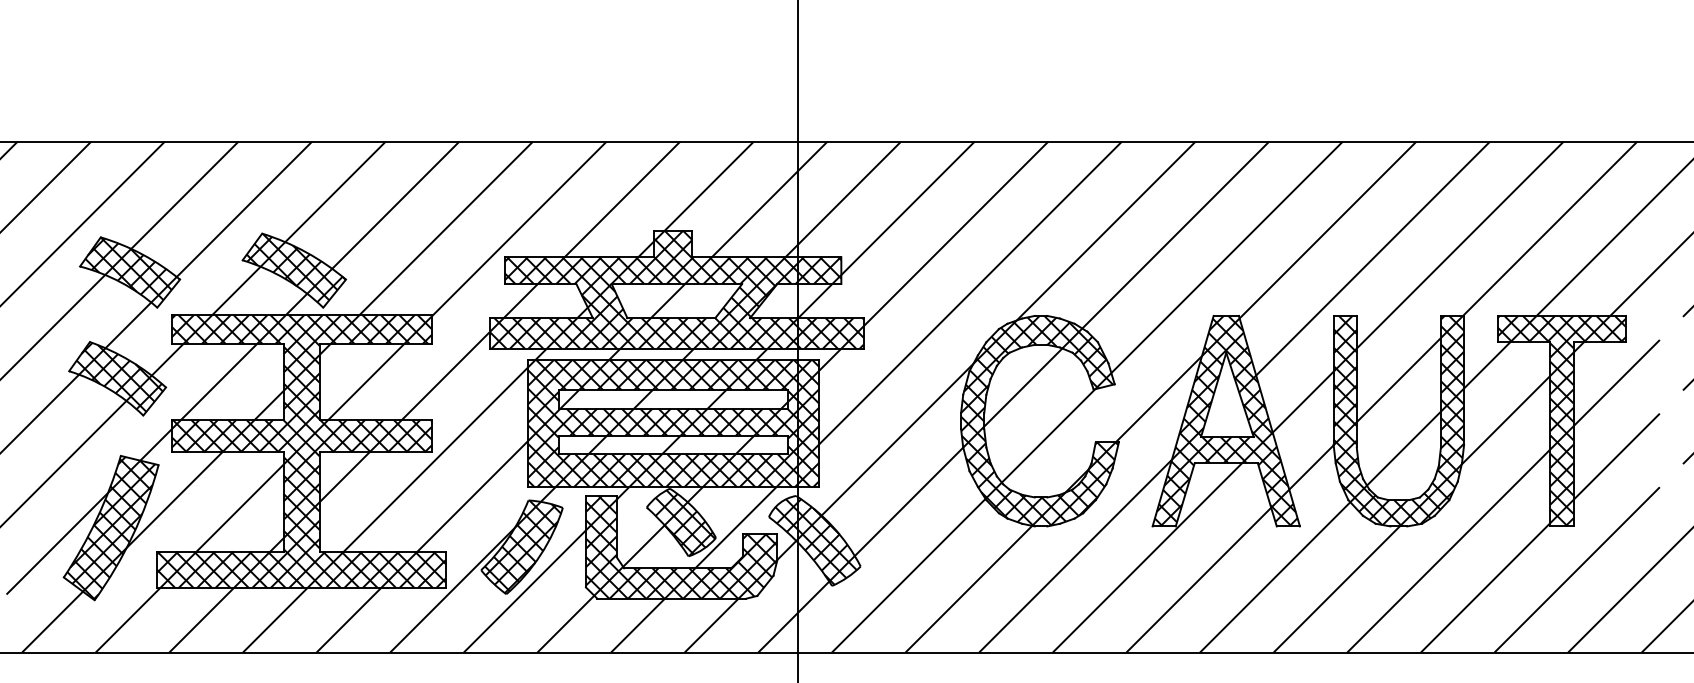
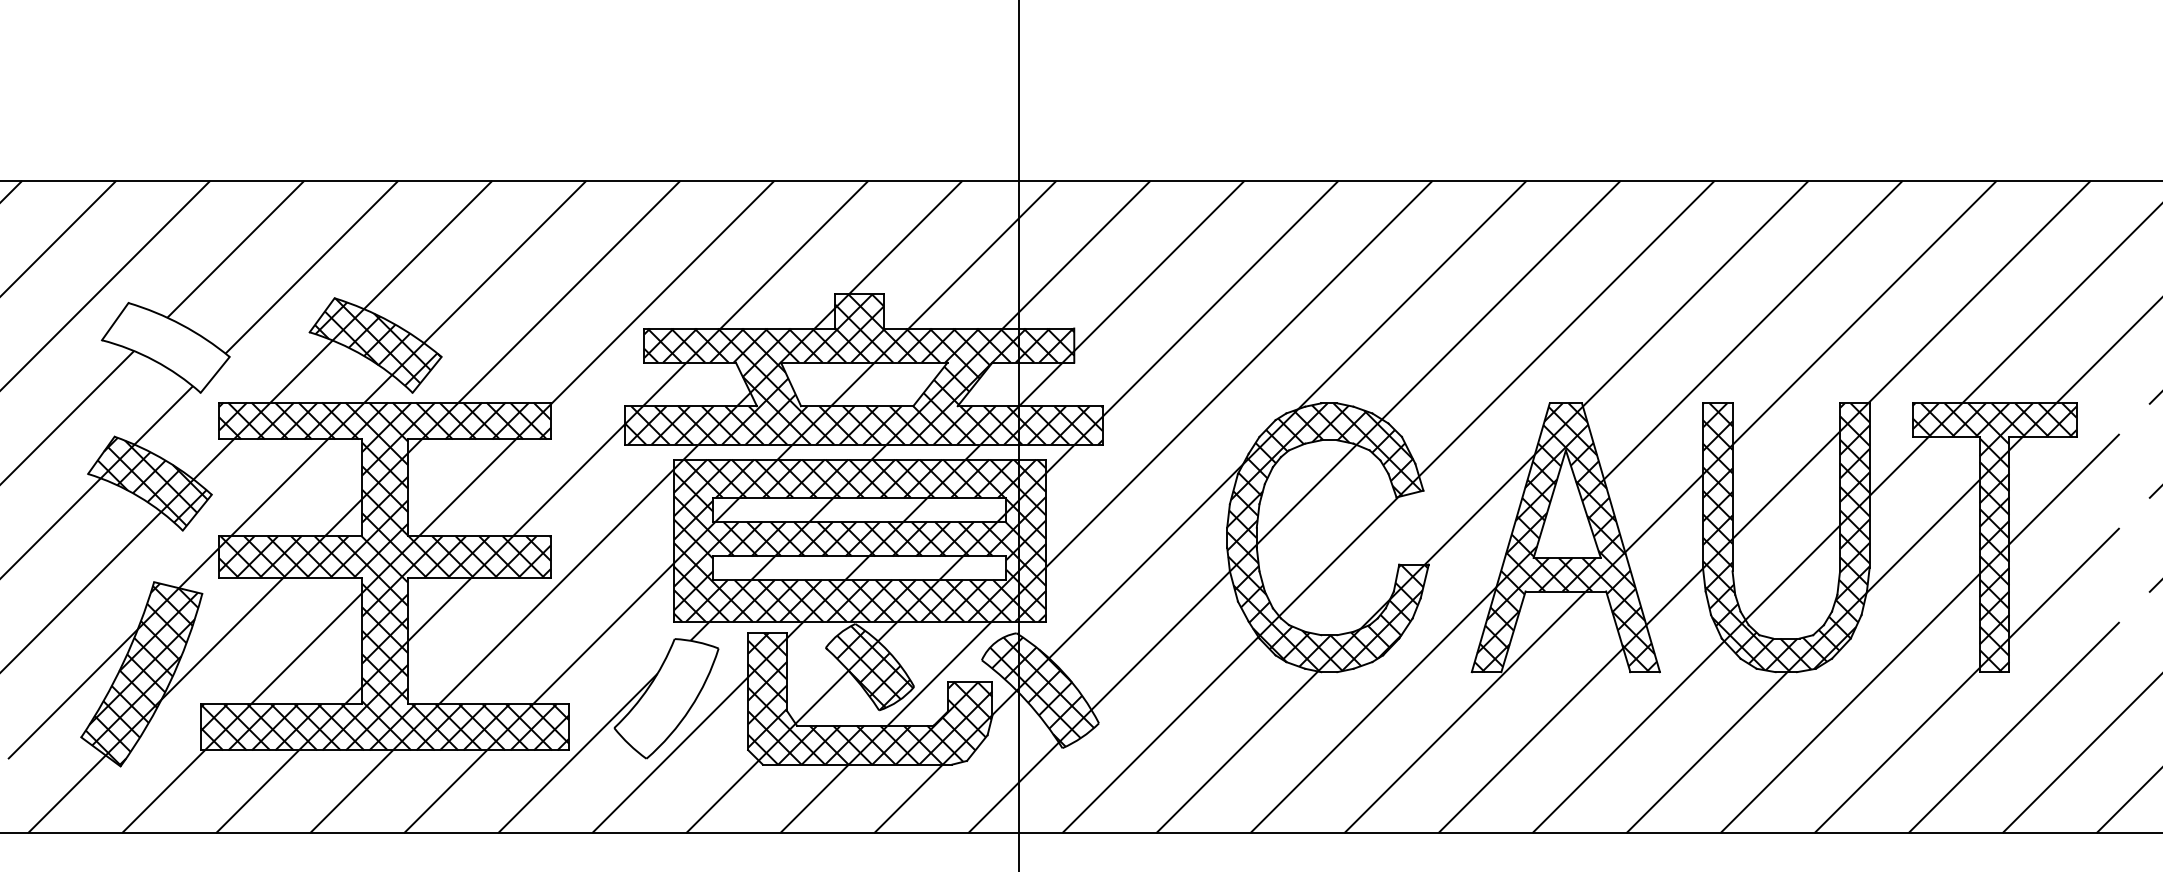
hatch: (132, 269) -> (168, 344), removed
hatch: (522, 547) -> (667, 698), removed

